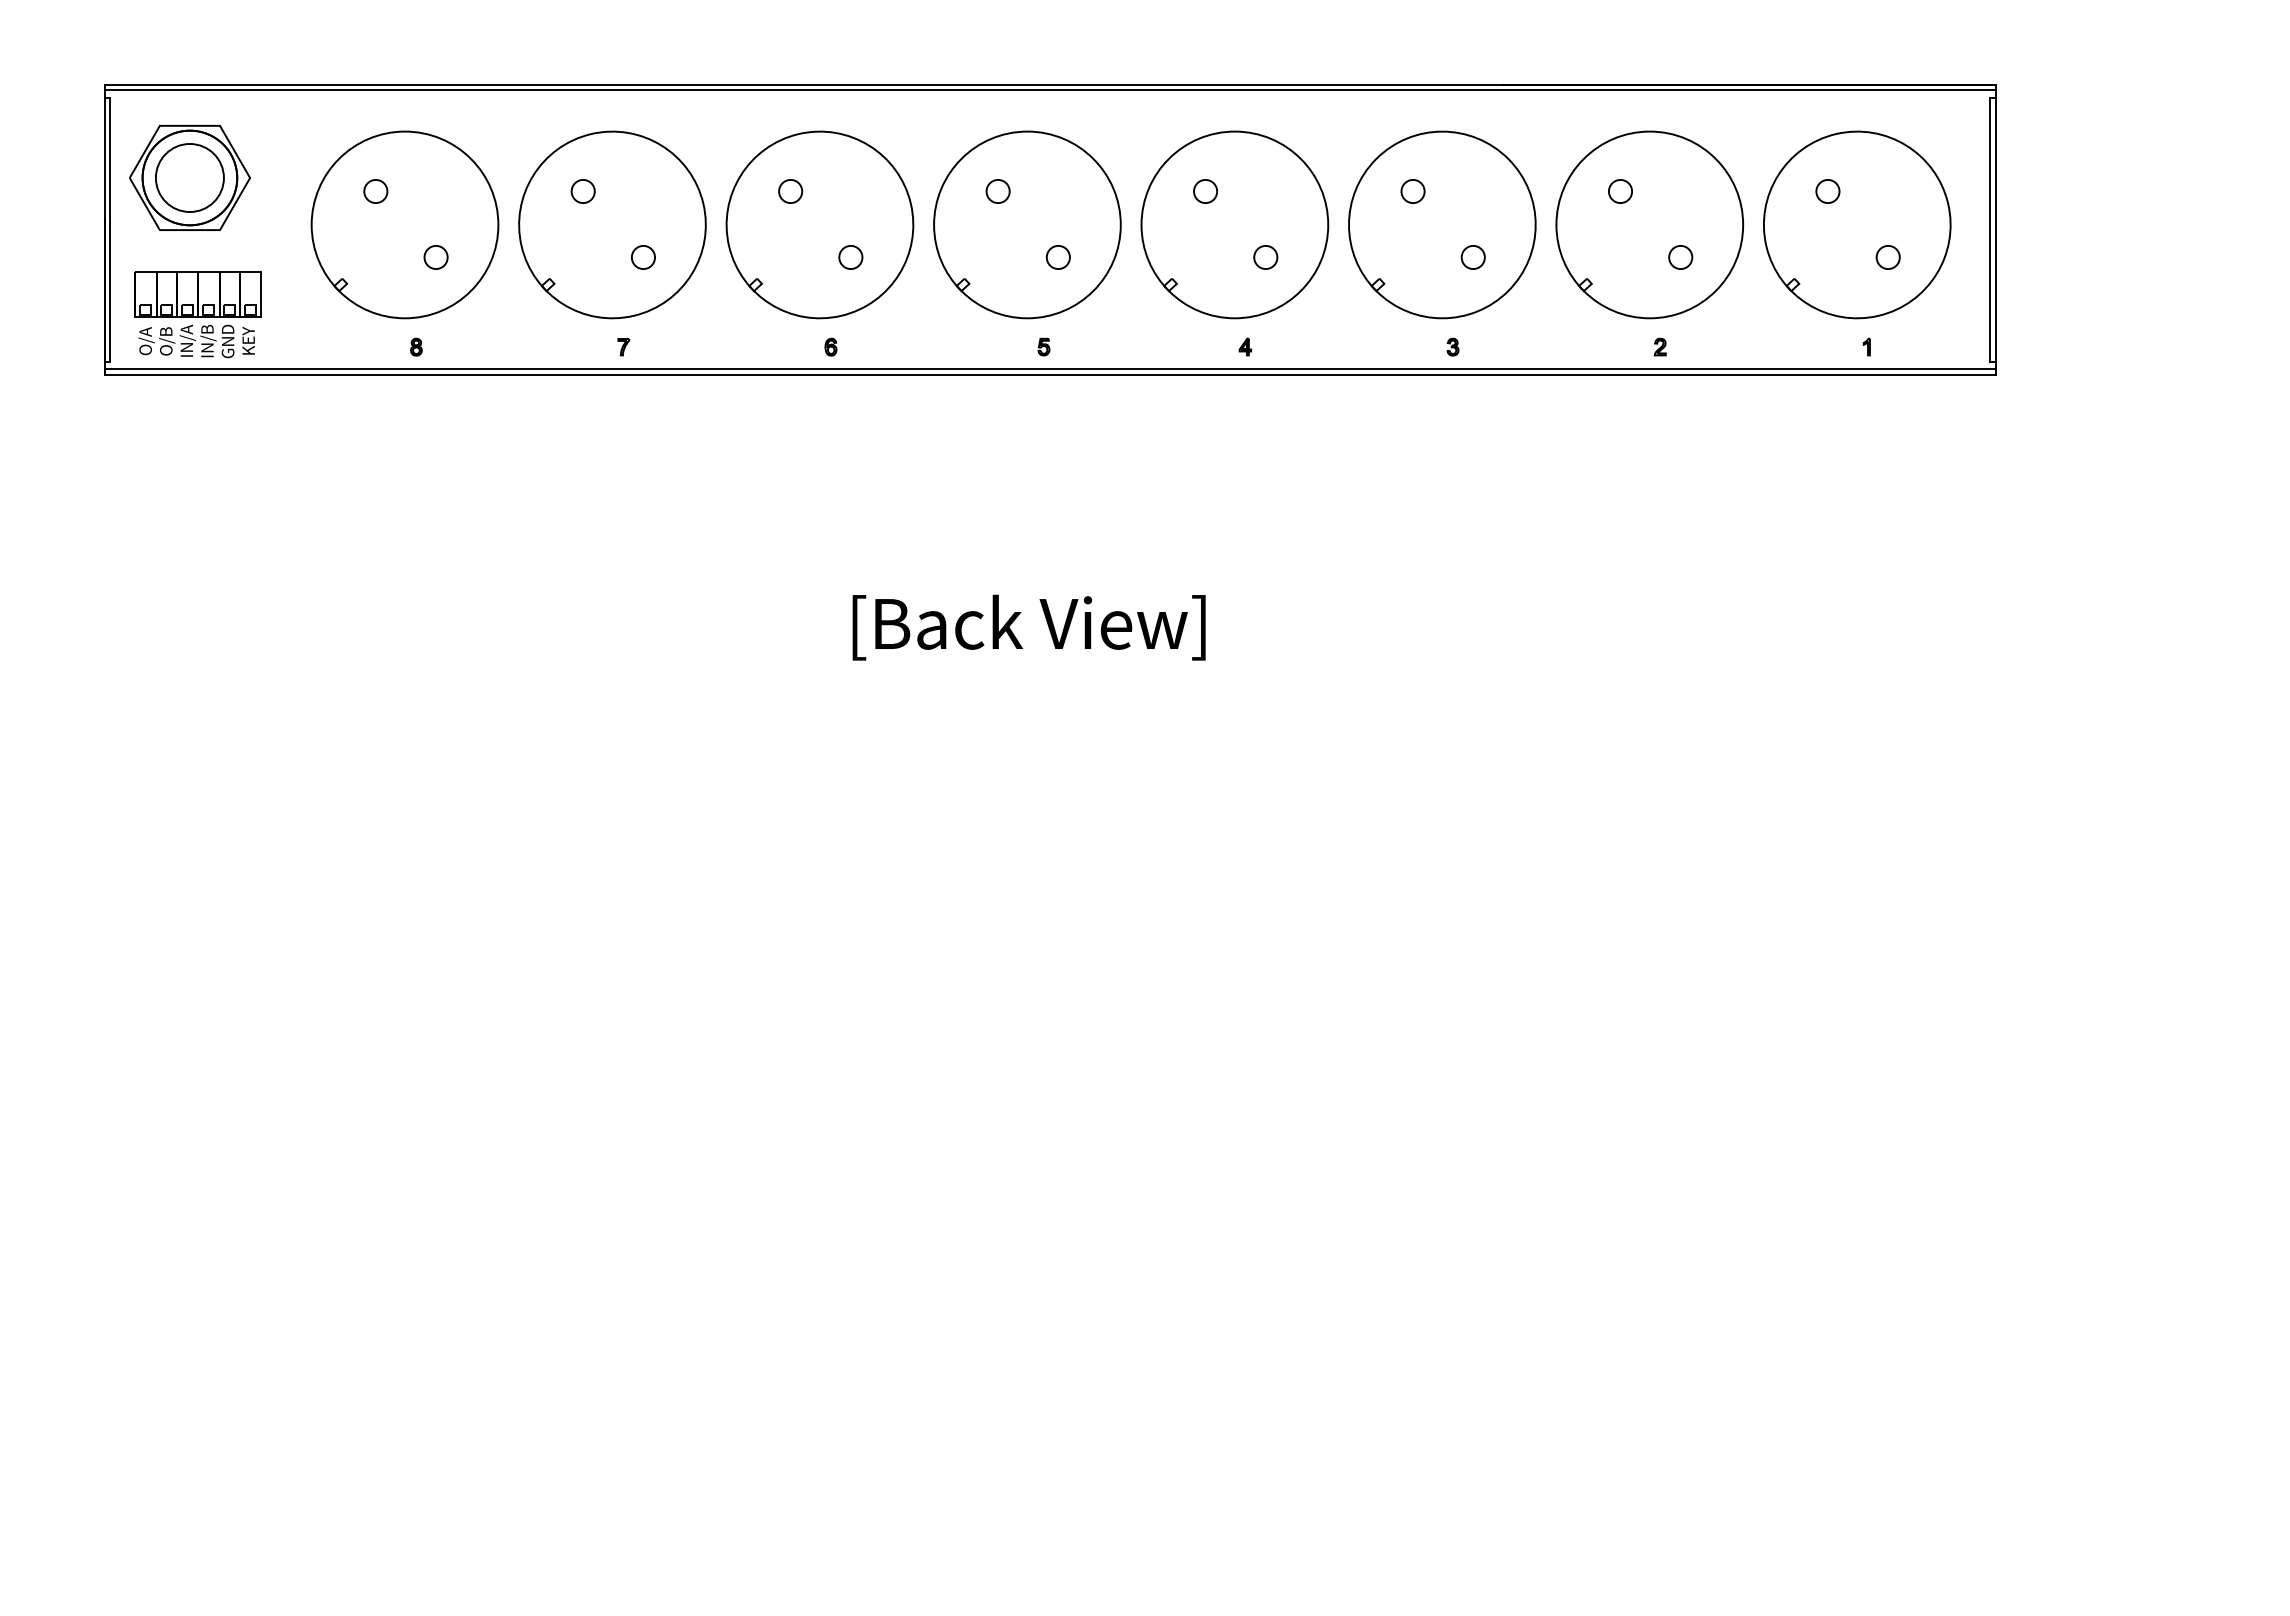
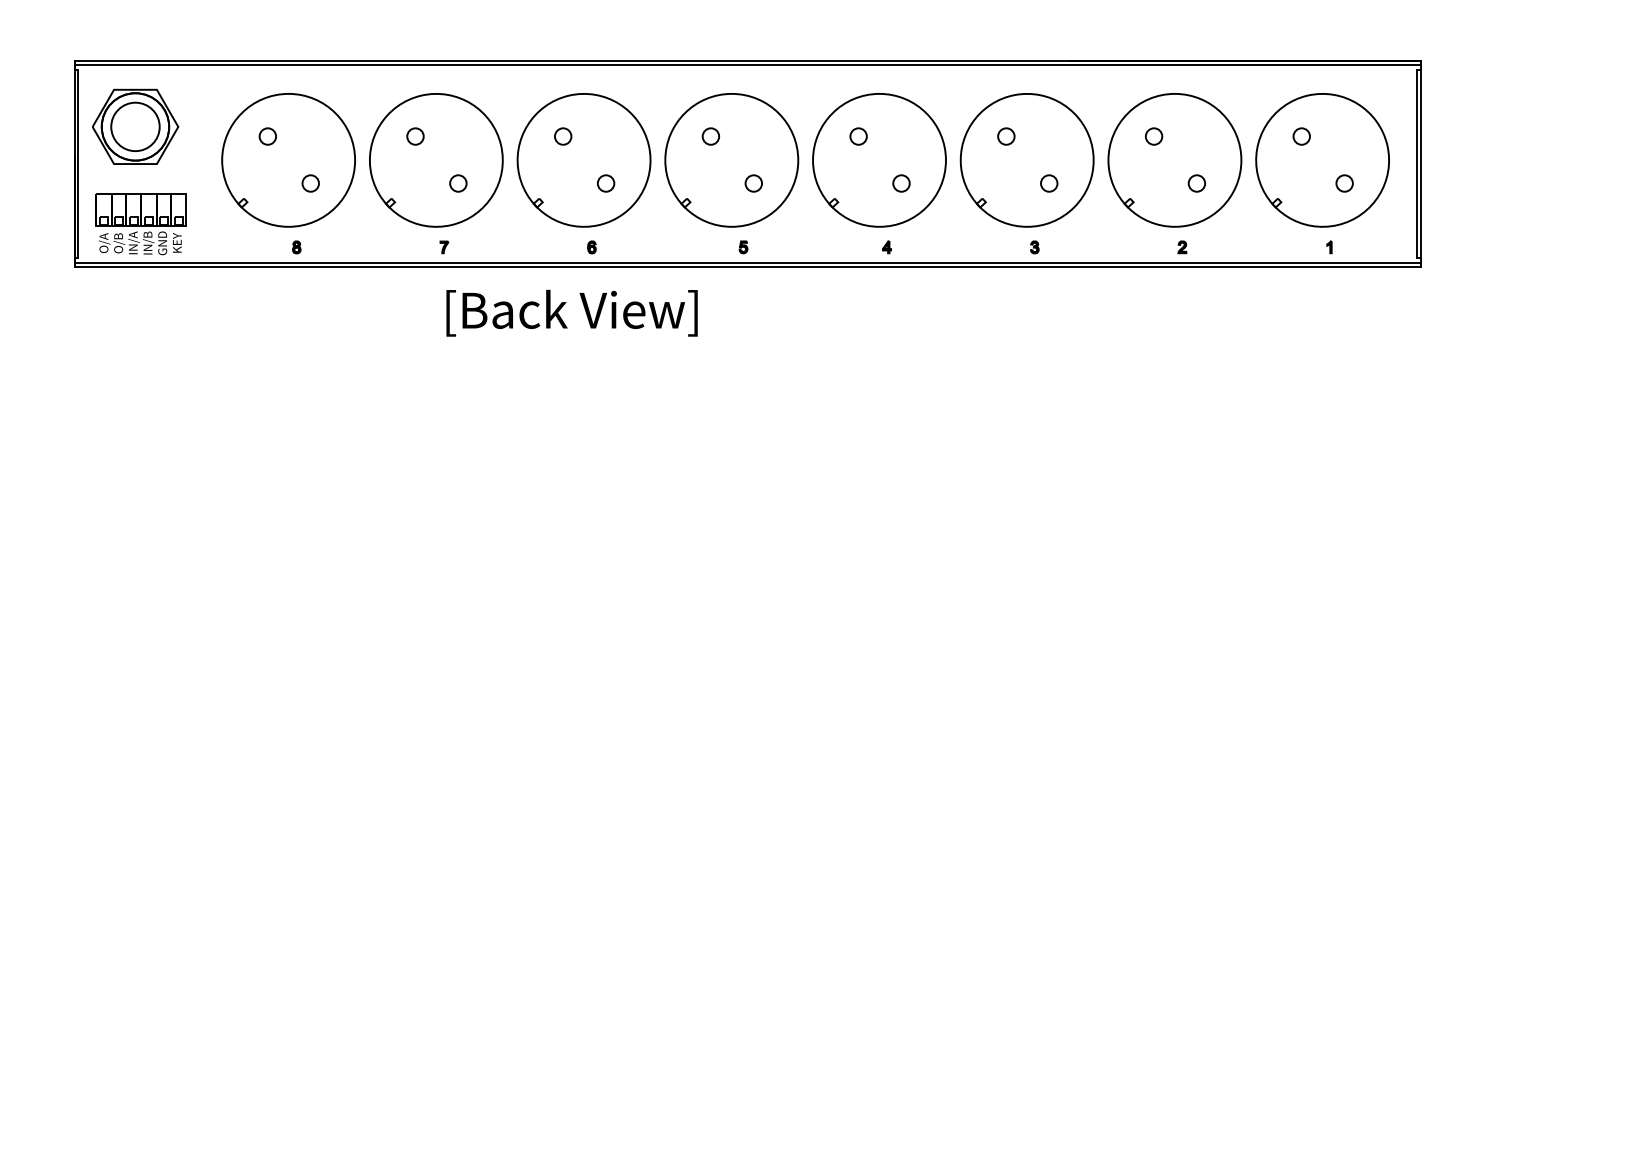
text: (1028, 627) -> (571, 313), moved

